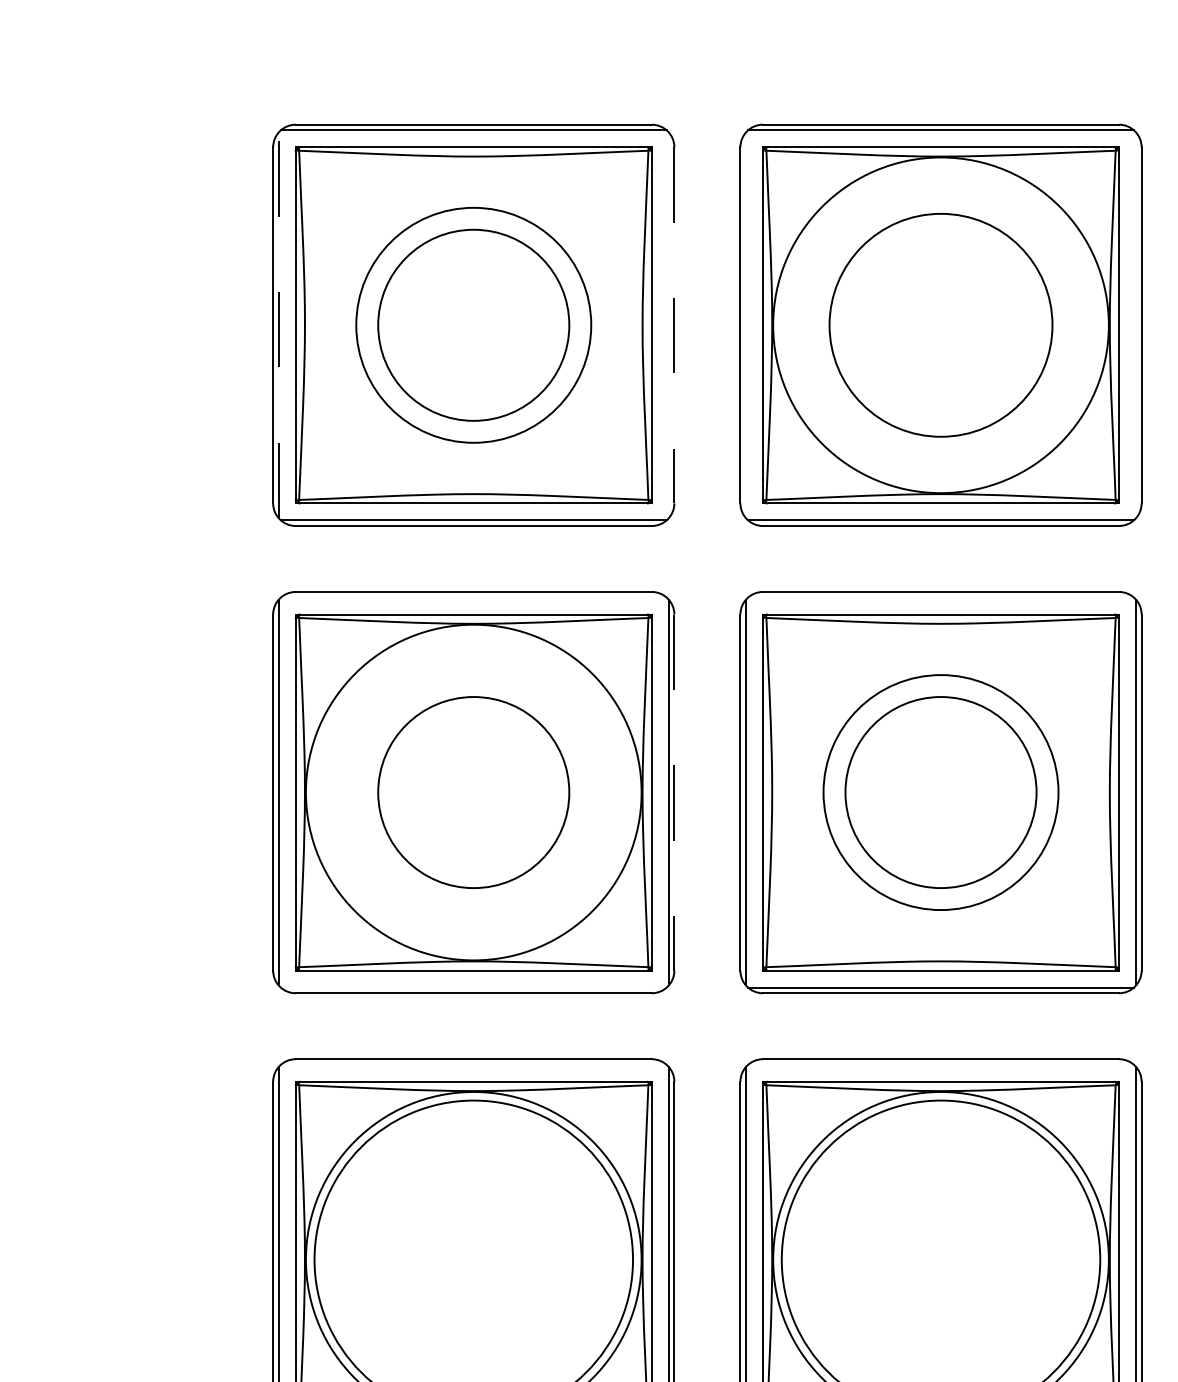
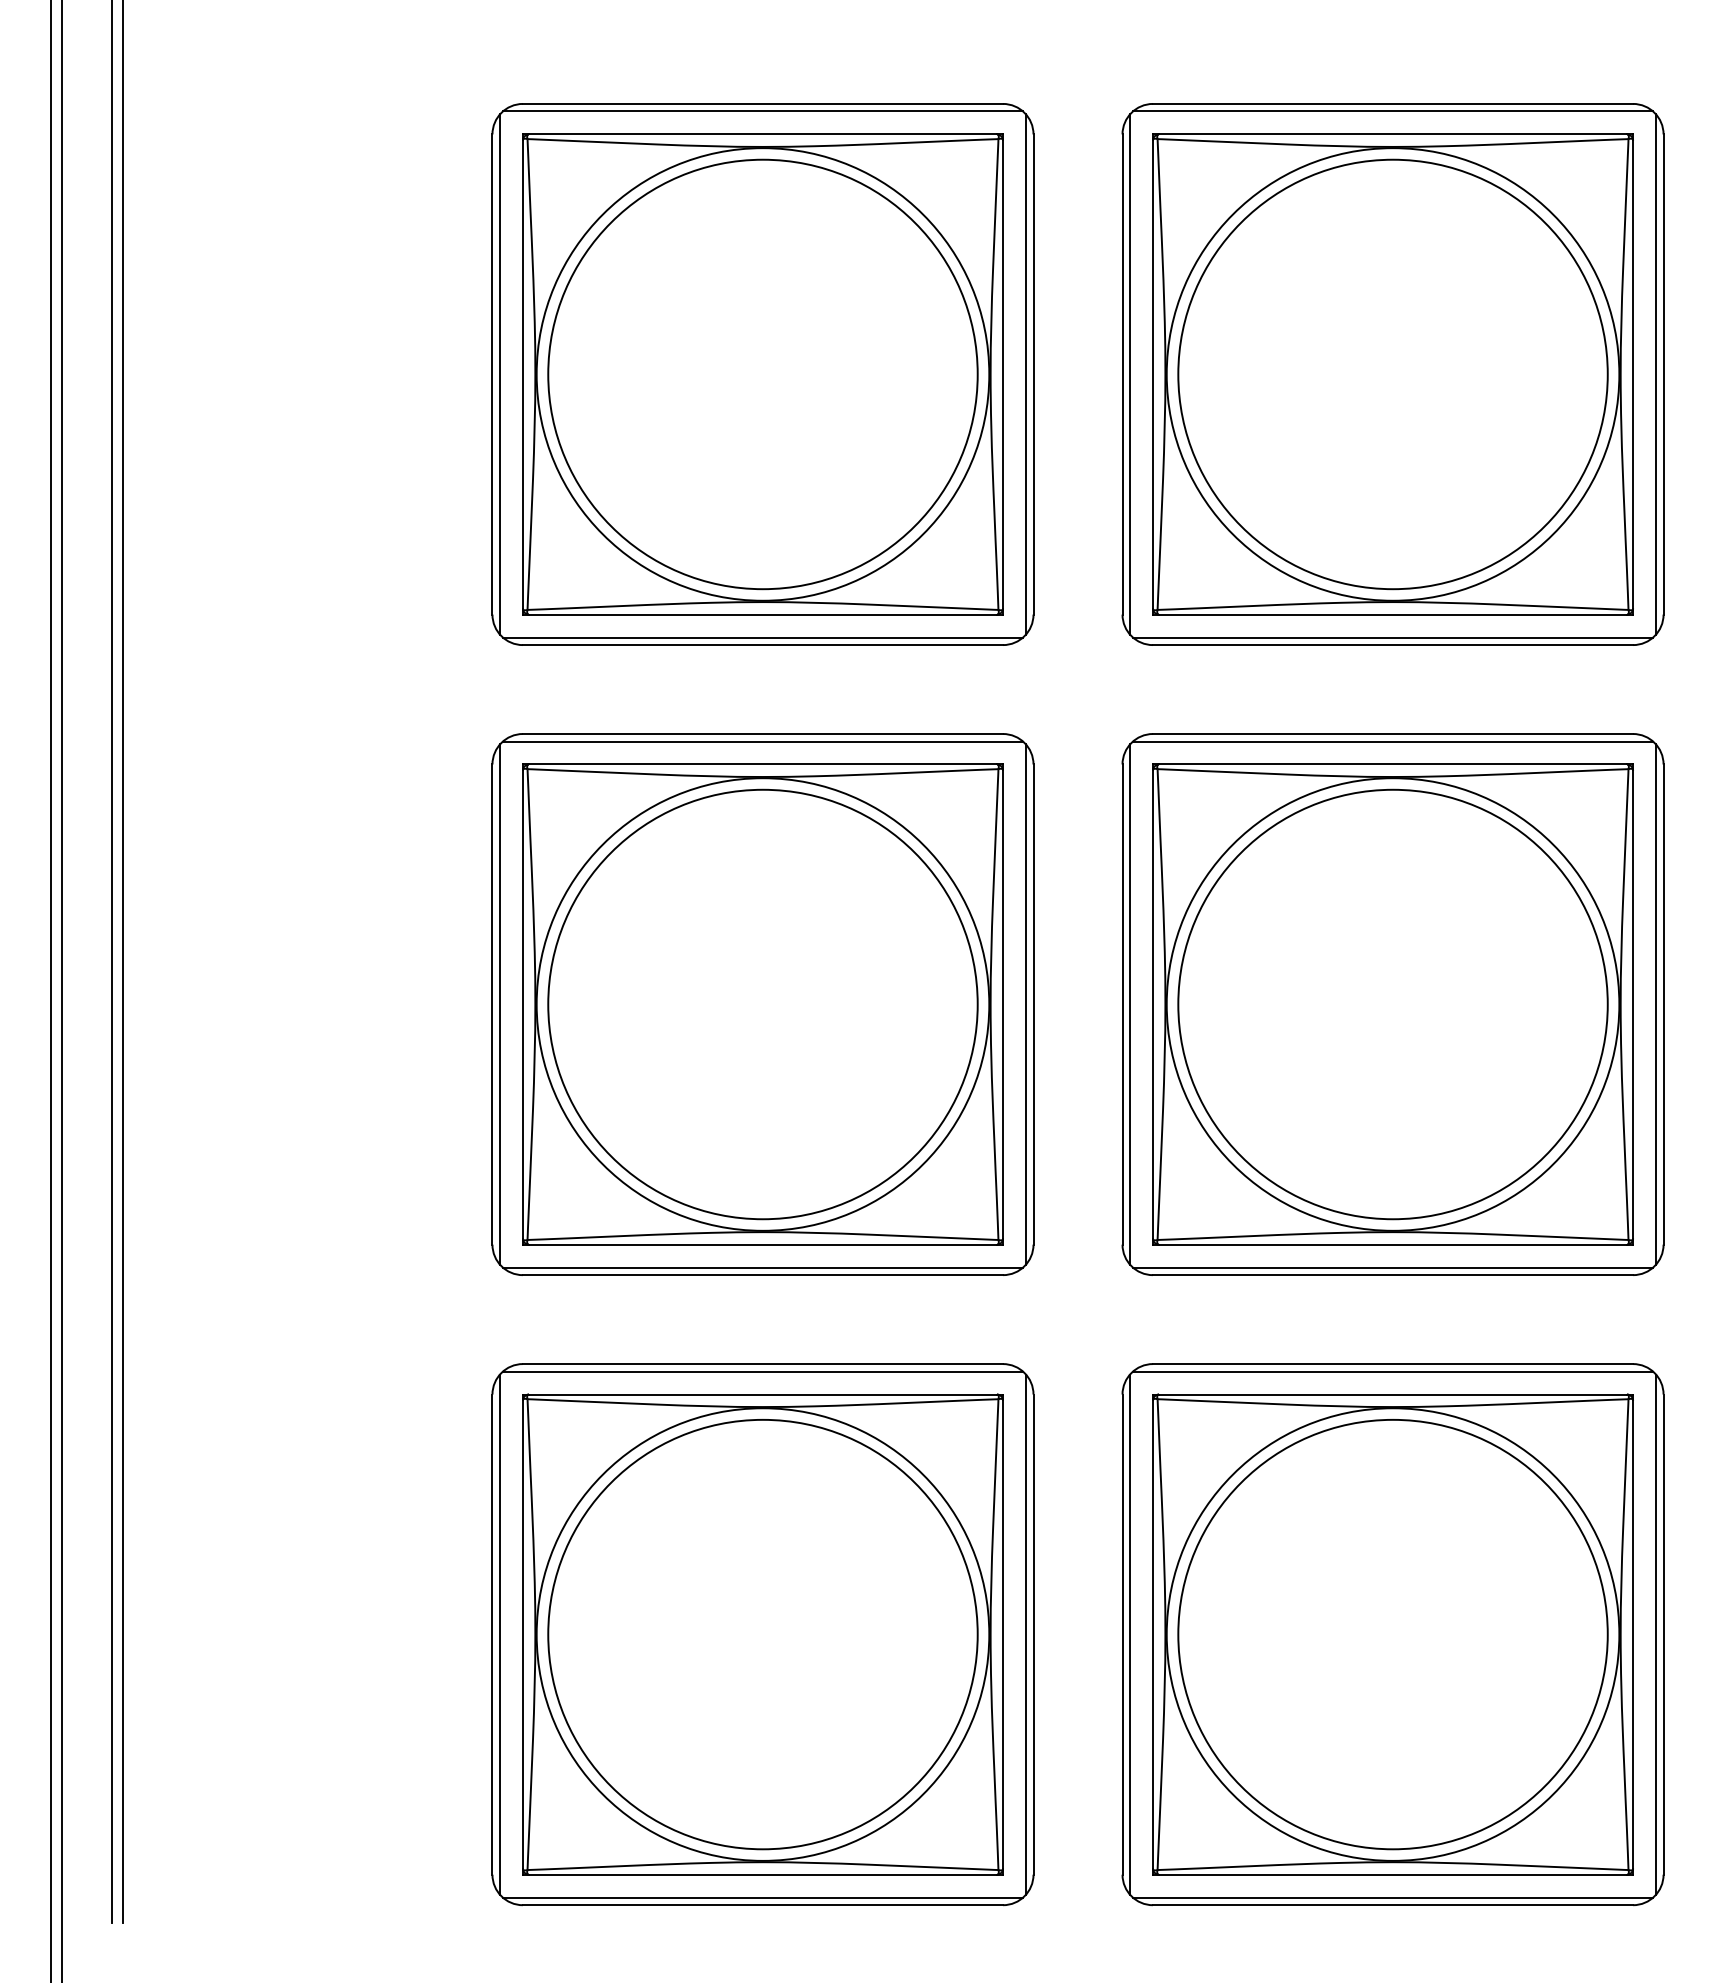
line: (278, 324) -> (499, 373), dashed -> solid
circle: (473, 325) -> (762, 374), size x1.43
circle: (473, 325) -> (762, 374), size x1.67
line: (669, 325) -> (1026, 374), added
line: (746, 325) -> (1130, 374), added
circle: (940, 325) -> (1392, 374), size x1.43
line: (1136, 325) -> (1656, 374), added
line: (674, 326) -> (1033, 375), dashed -> solid
line: (473, 597) -> (762, 741), added
line: (940, 597) -> (1392, 741), added
circle: (473, 792) -> (762, 1004), size x1.67
circle: (940, 792) -> (1392, 1004), size x1.43
circle: (940, 792) -> (1392, 1004), size x1.67
line: (674, 793) -> (1033, 1005), dashed -> solid
line: (473, 987) -> (762, 1267), added
line: (473, 1064) -> (762, 1371), added
line: (940, 1064) -> (1392, 1371), added

